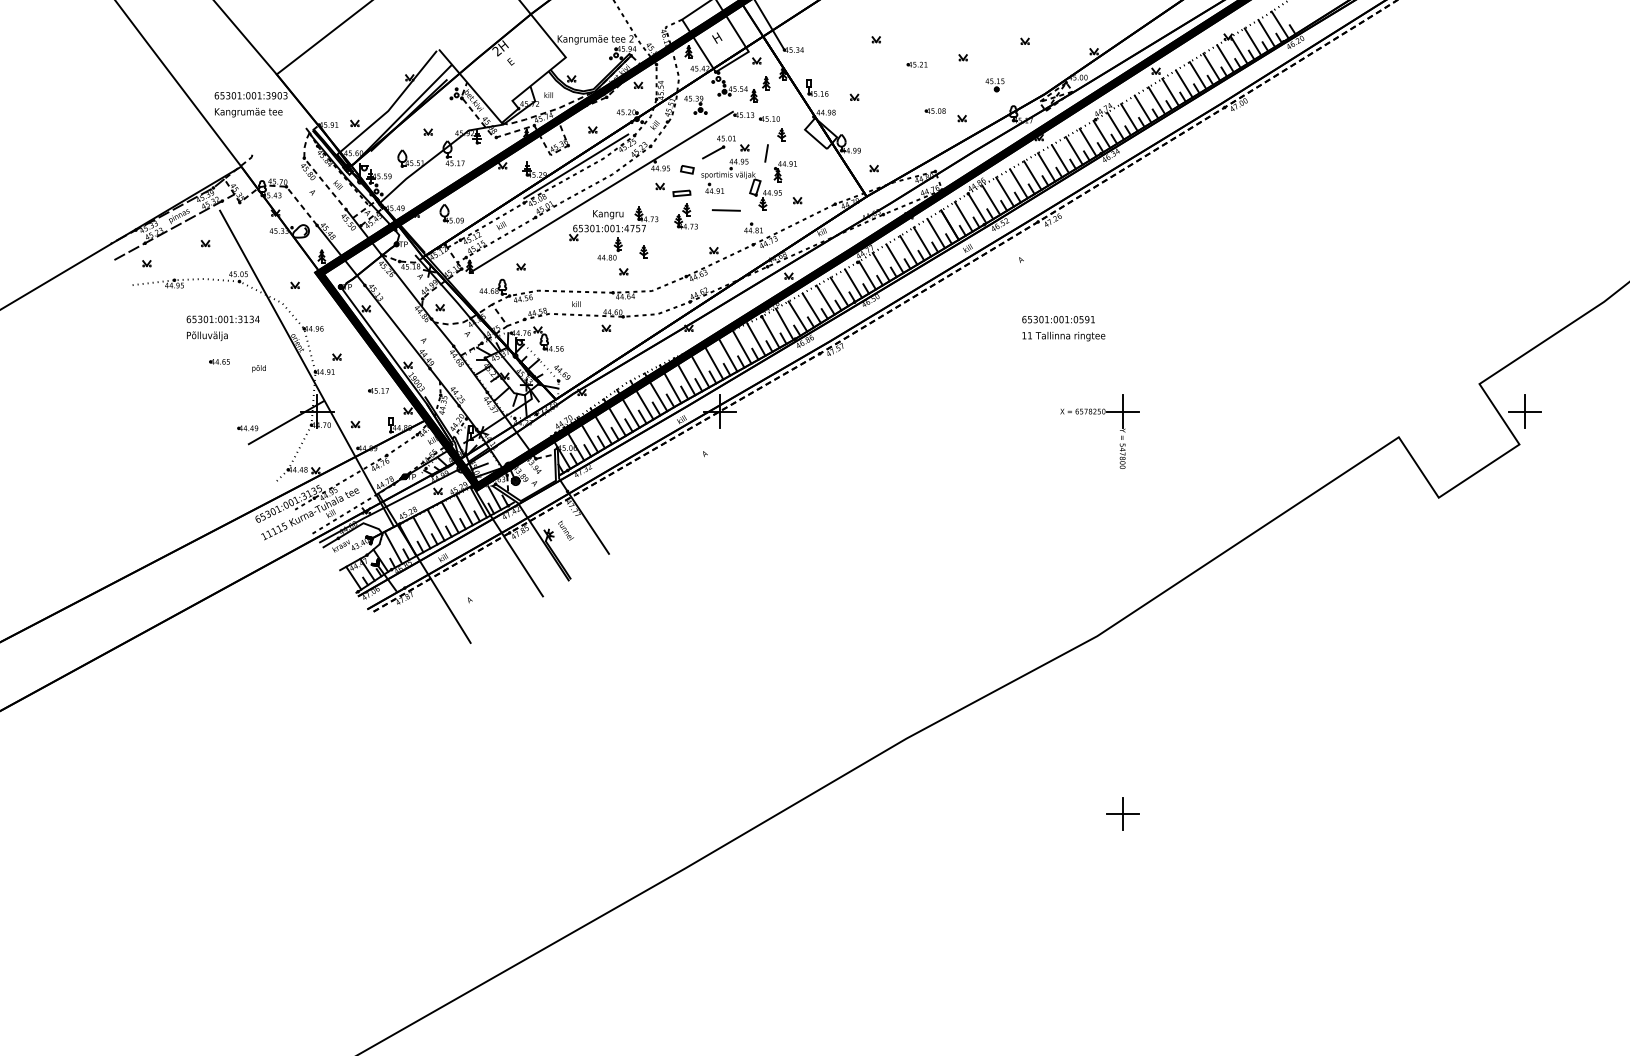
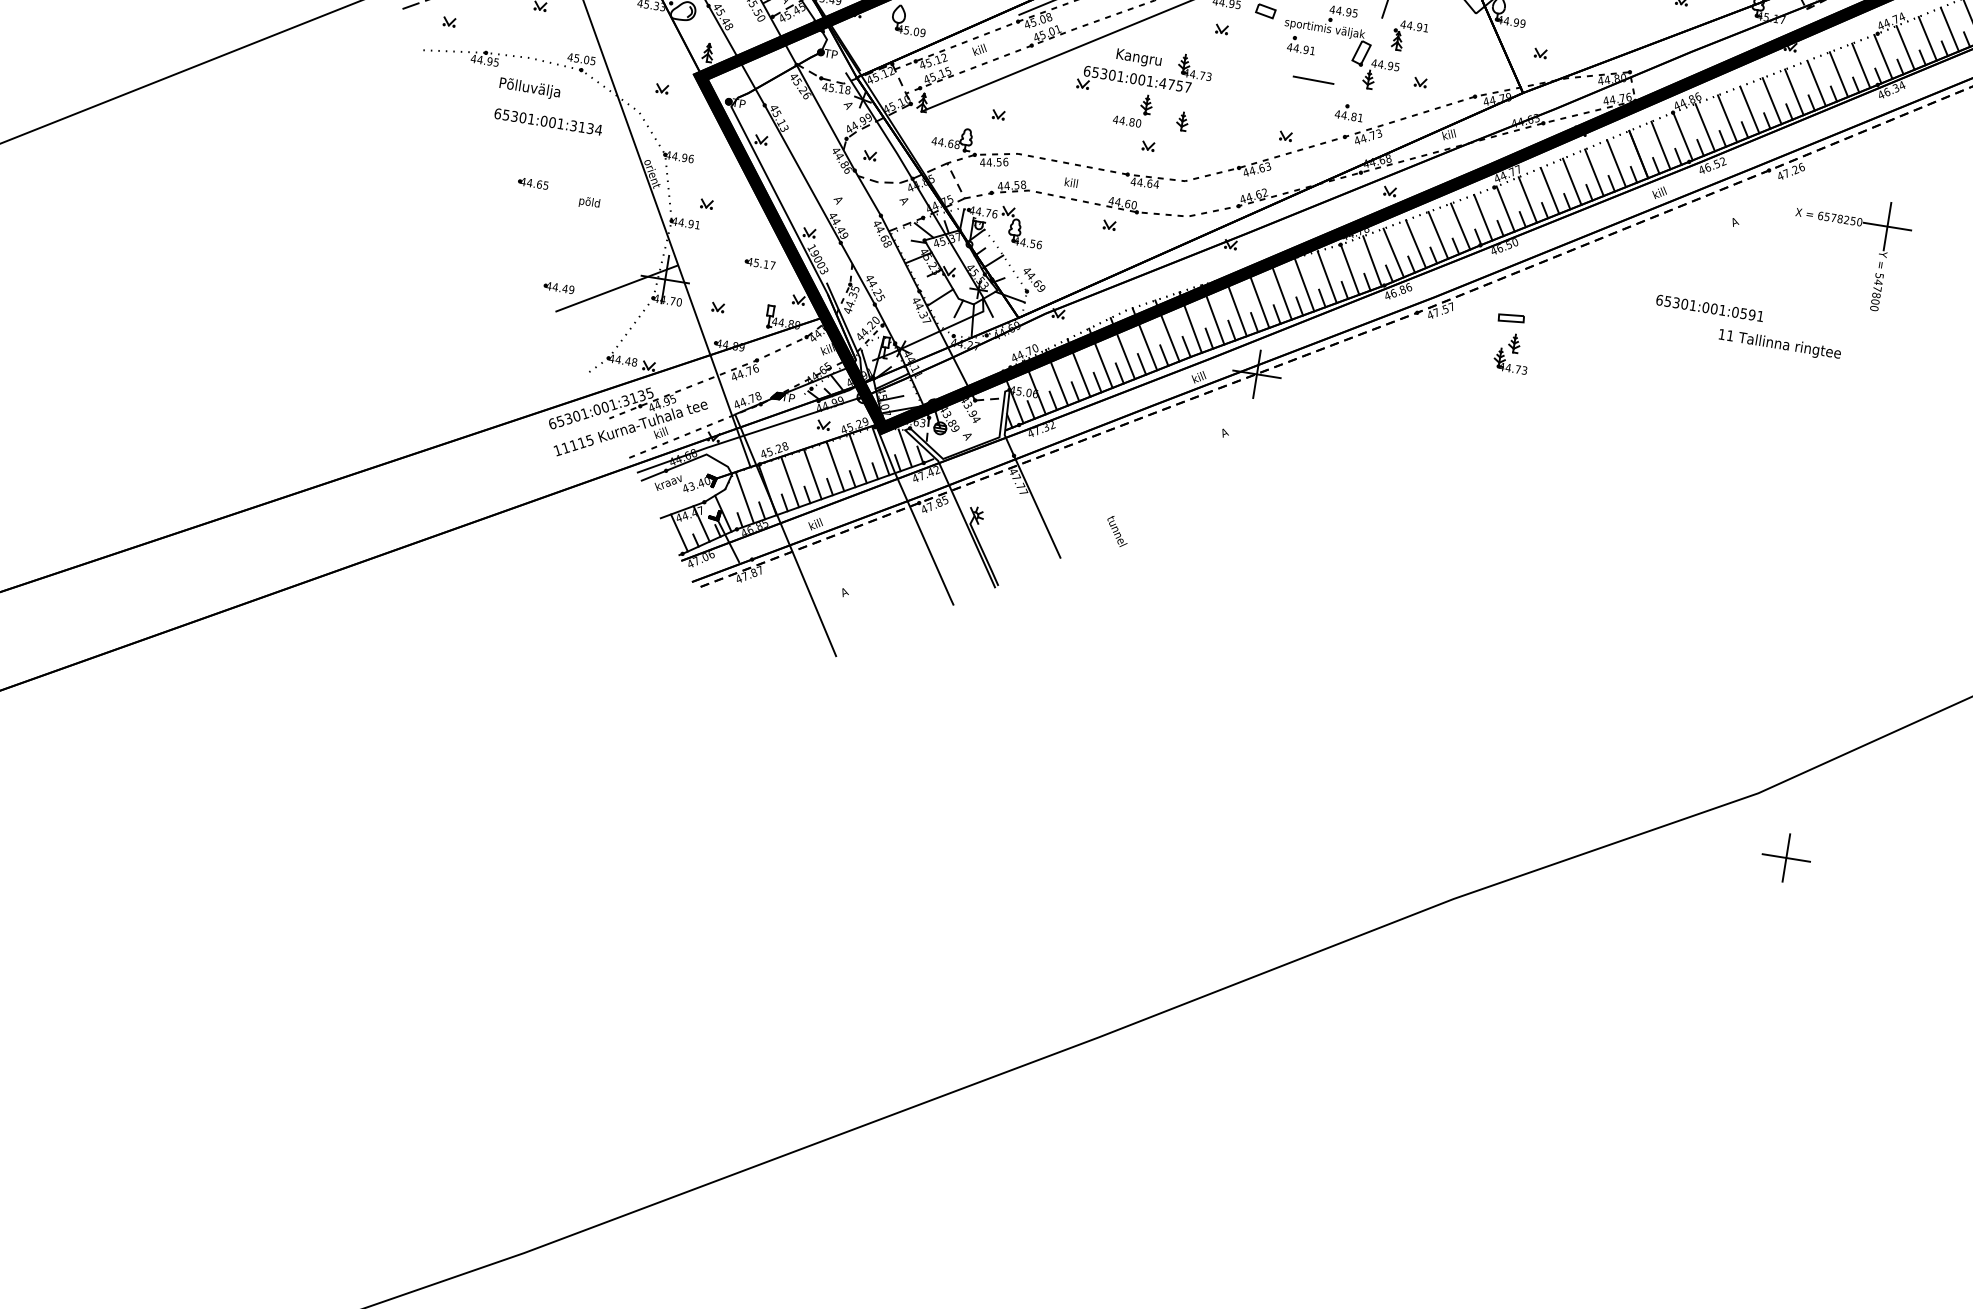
part: (684, 209) -> (1511, 342), moved
text: (1058, 319) -> (1709, 308), moved
text: (207, 335) -> (530, 87), moved
part: (1099, 414) -> (1852, 225), moved
text: (565, 530) -> (1116, 531), moved
part: (1122, 813) -> (1786, 856), moved

